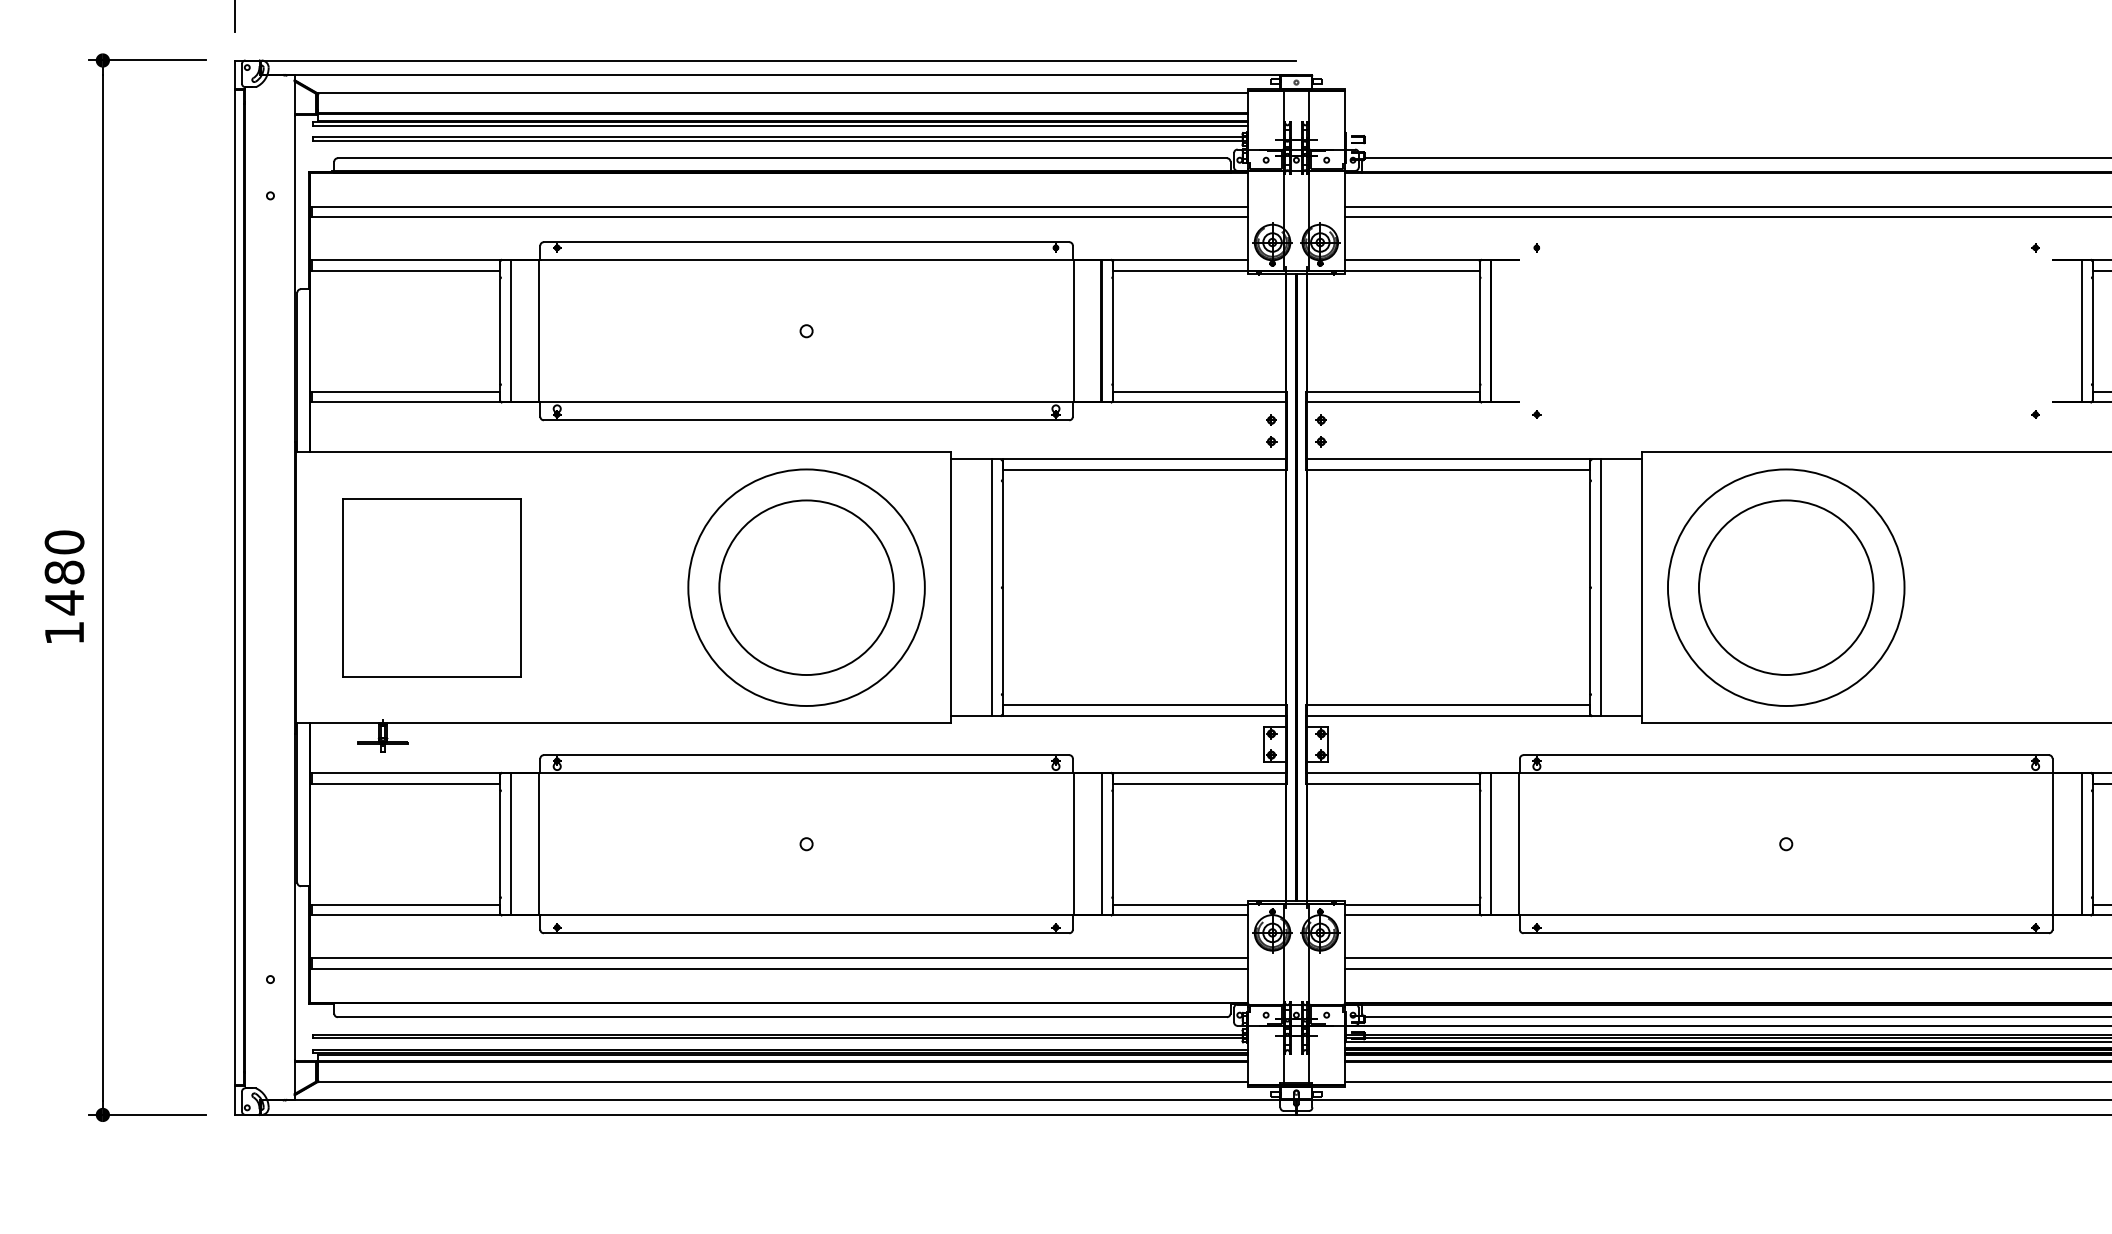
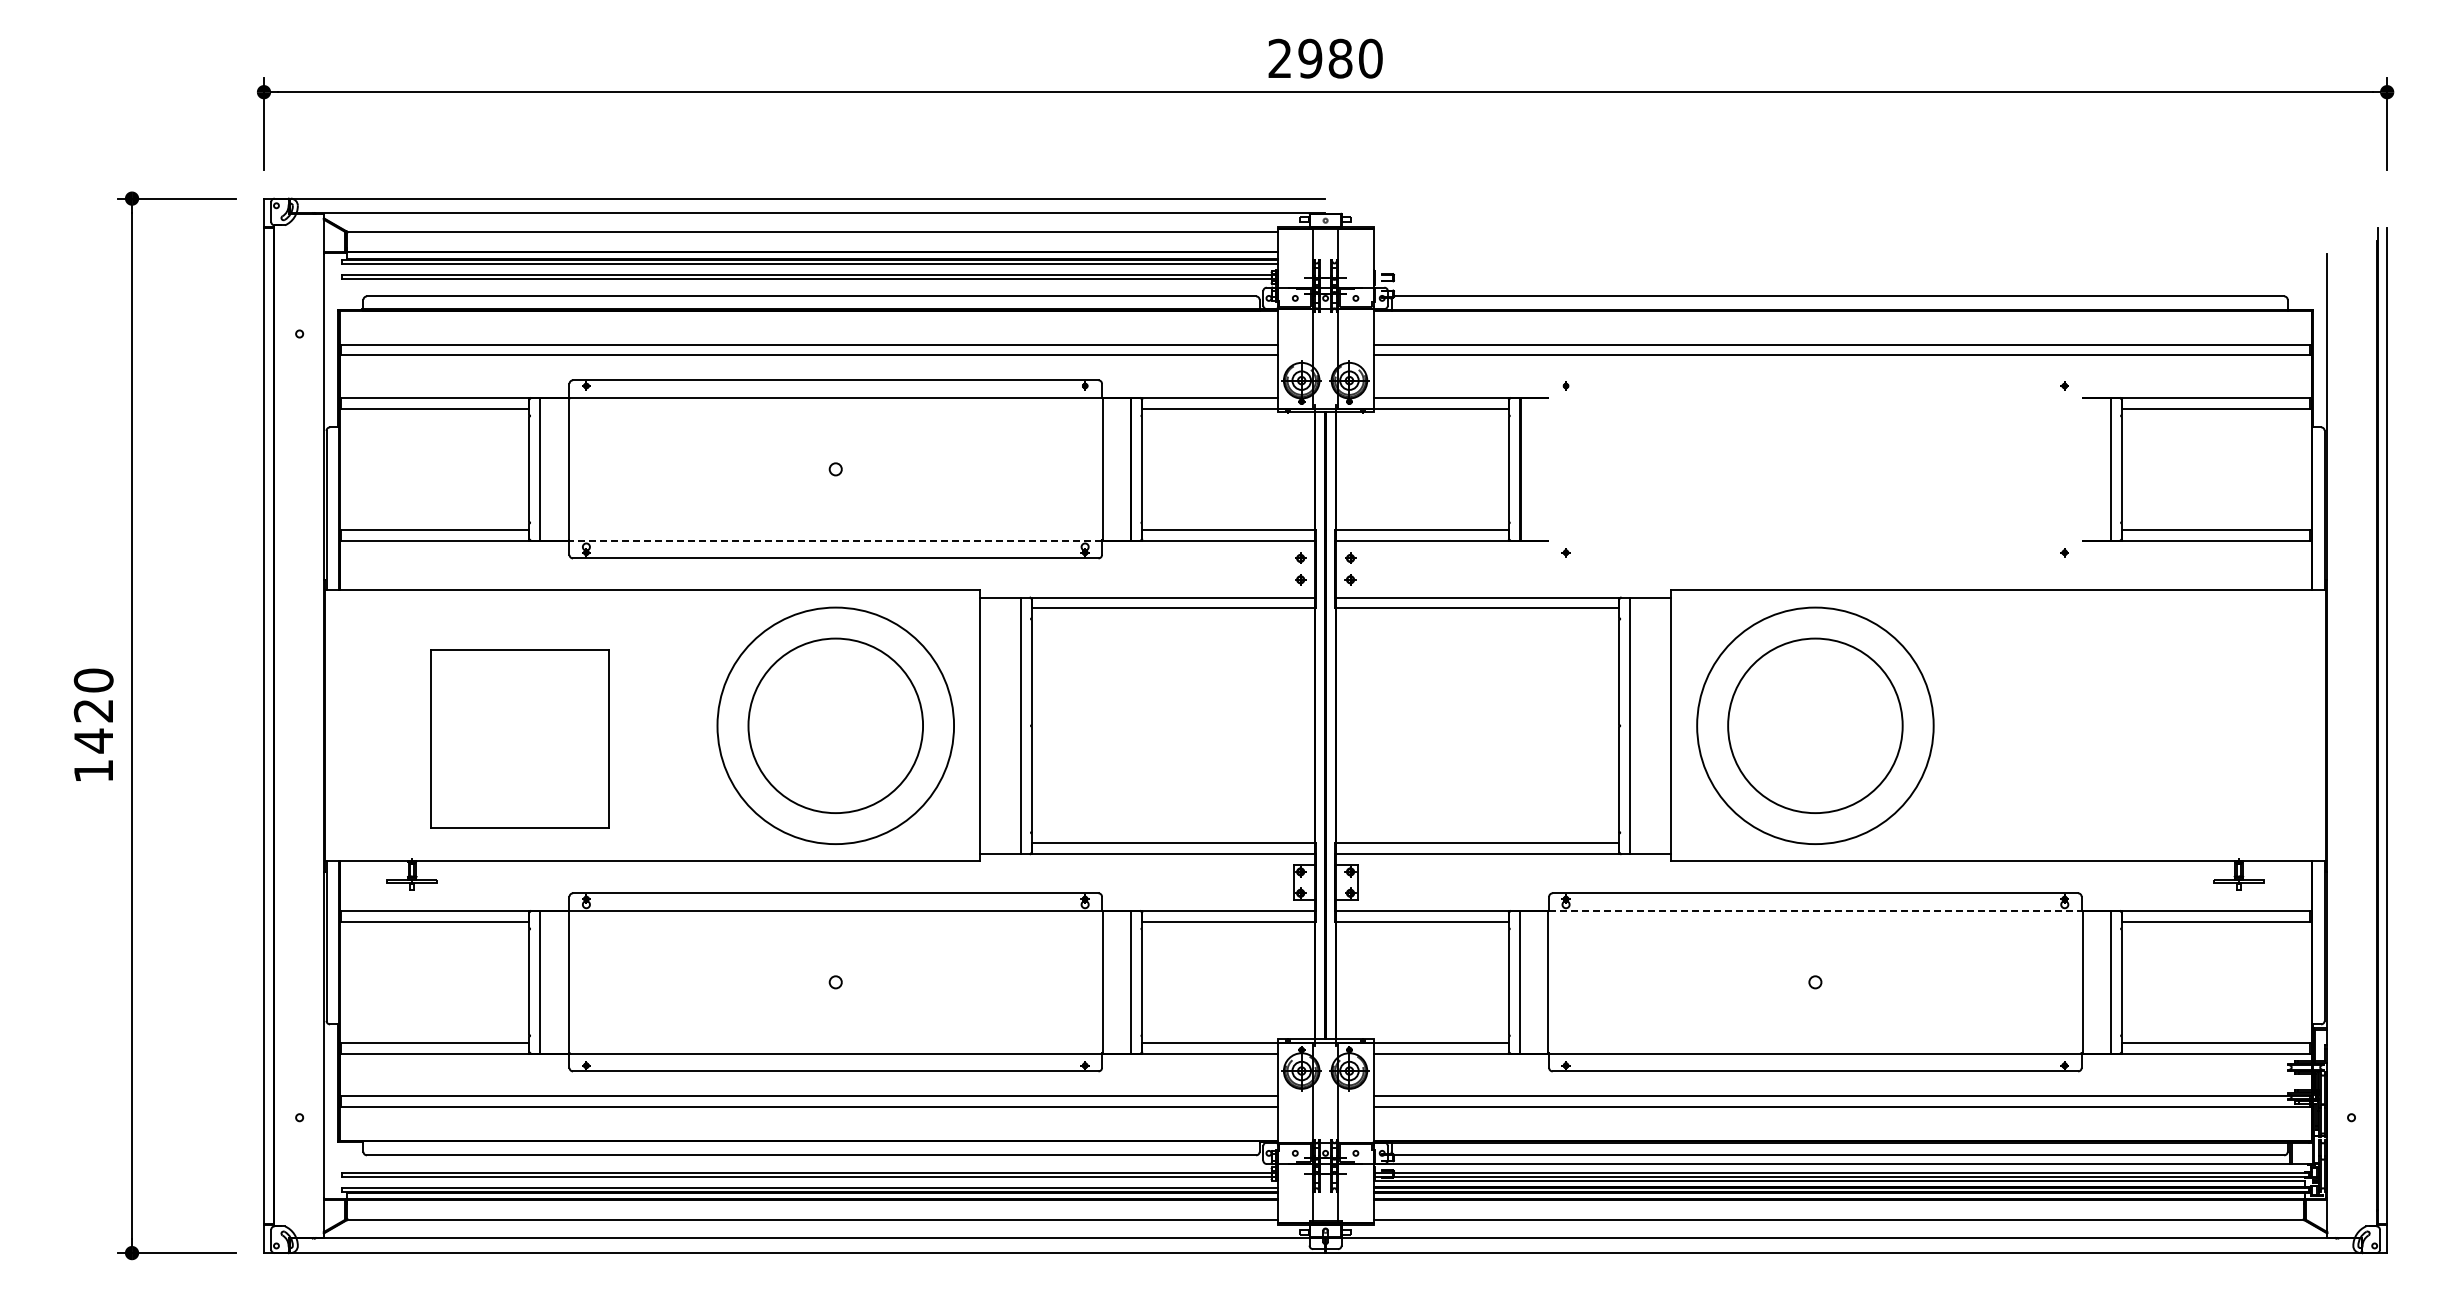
line: (806, 402) -> (835, 540), solid -> dashed
text: (64, 572) -> (93, 710), 1480 -> 1420
part: (432, 587) -> (519, 738), moved
line: (1786, 773) -> (1815, 911), solid -> dashed

